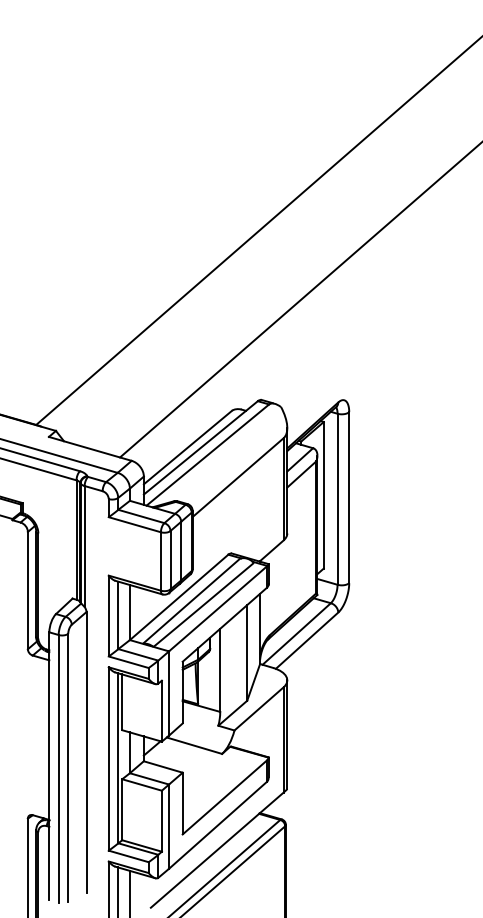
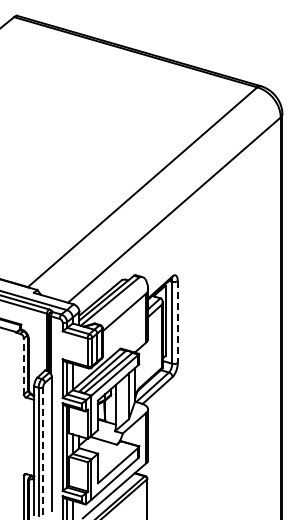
line: (348, 496) -> (177, 321), solid -> dashed
line: (27, 590) -> (23, 366), solid -> dashed
line: (68, 768) -> (43, 451), solid -> dashed

